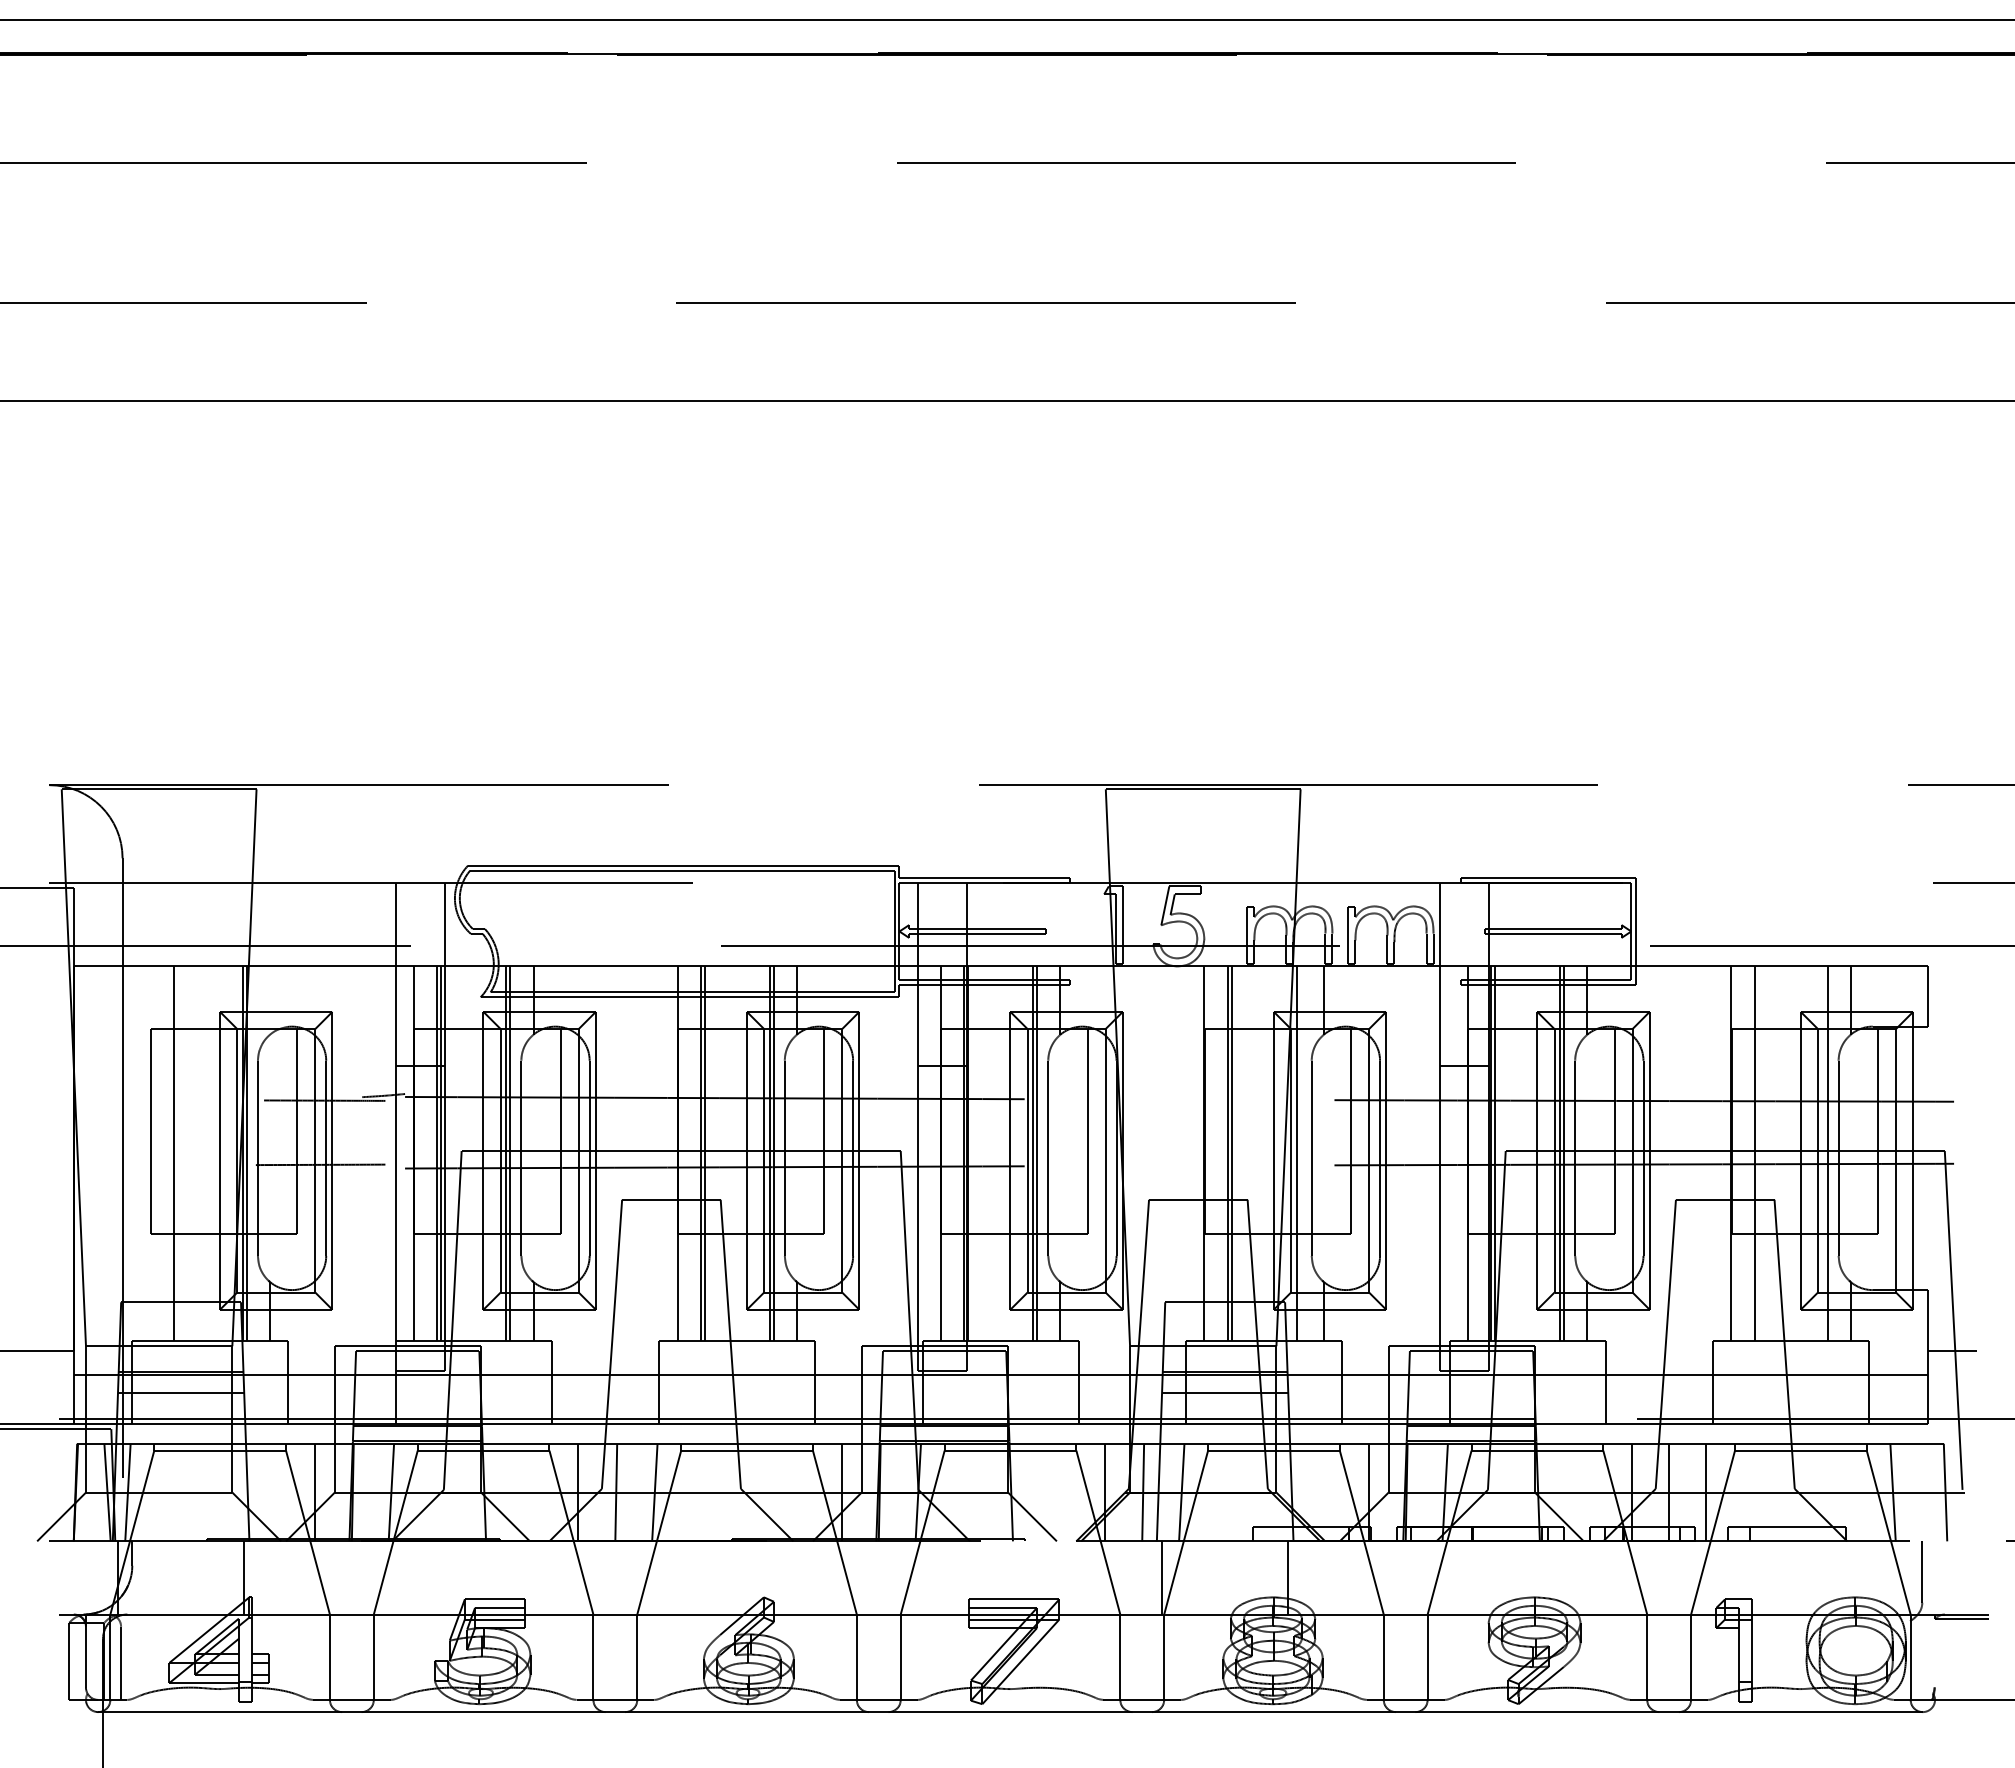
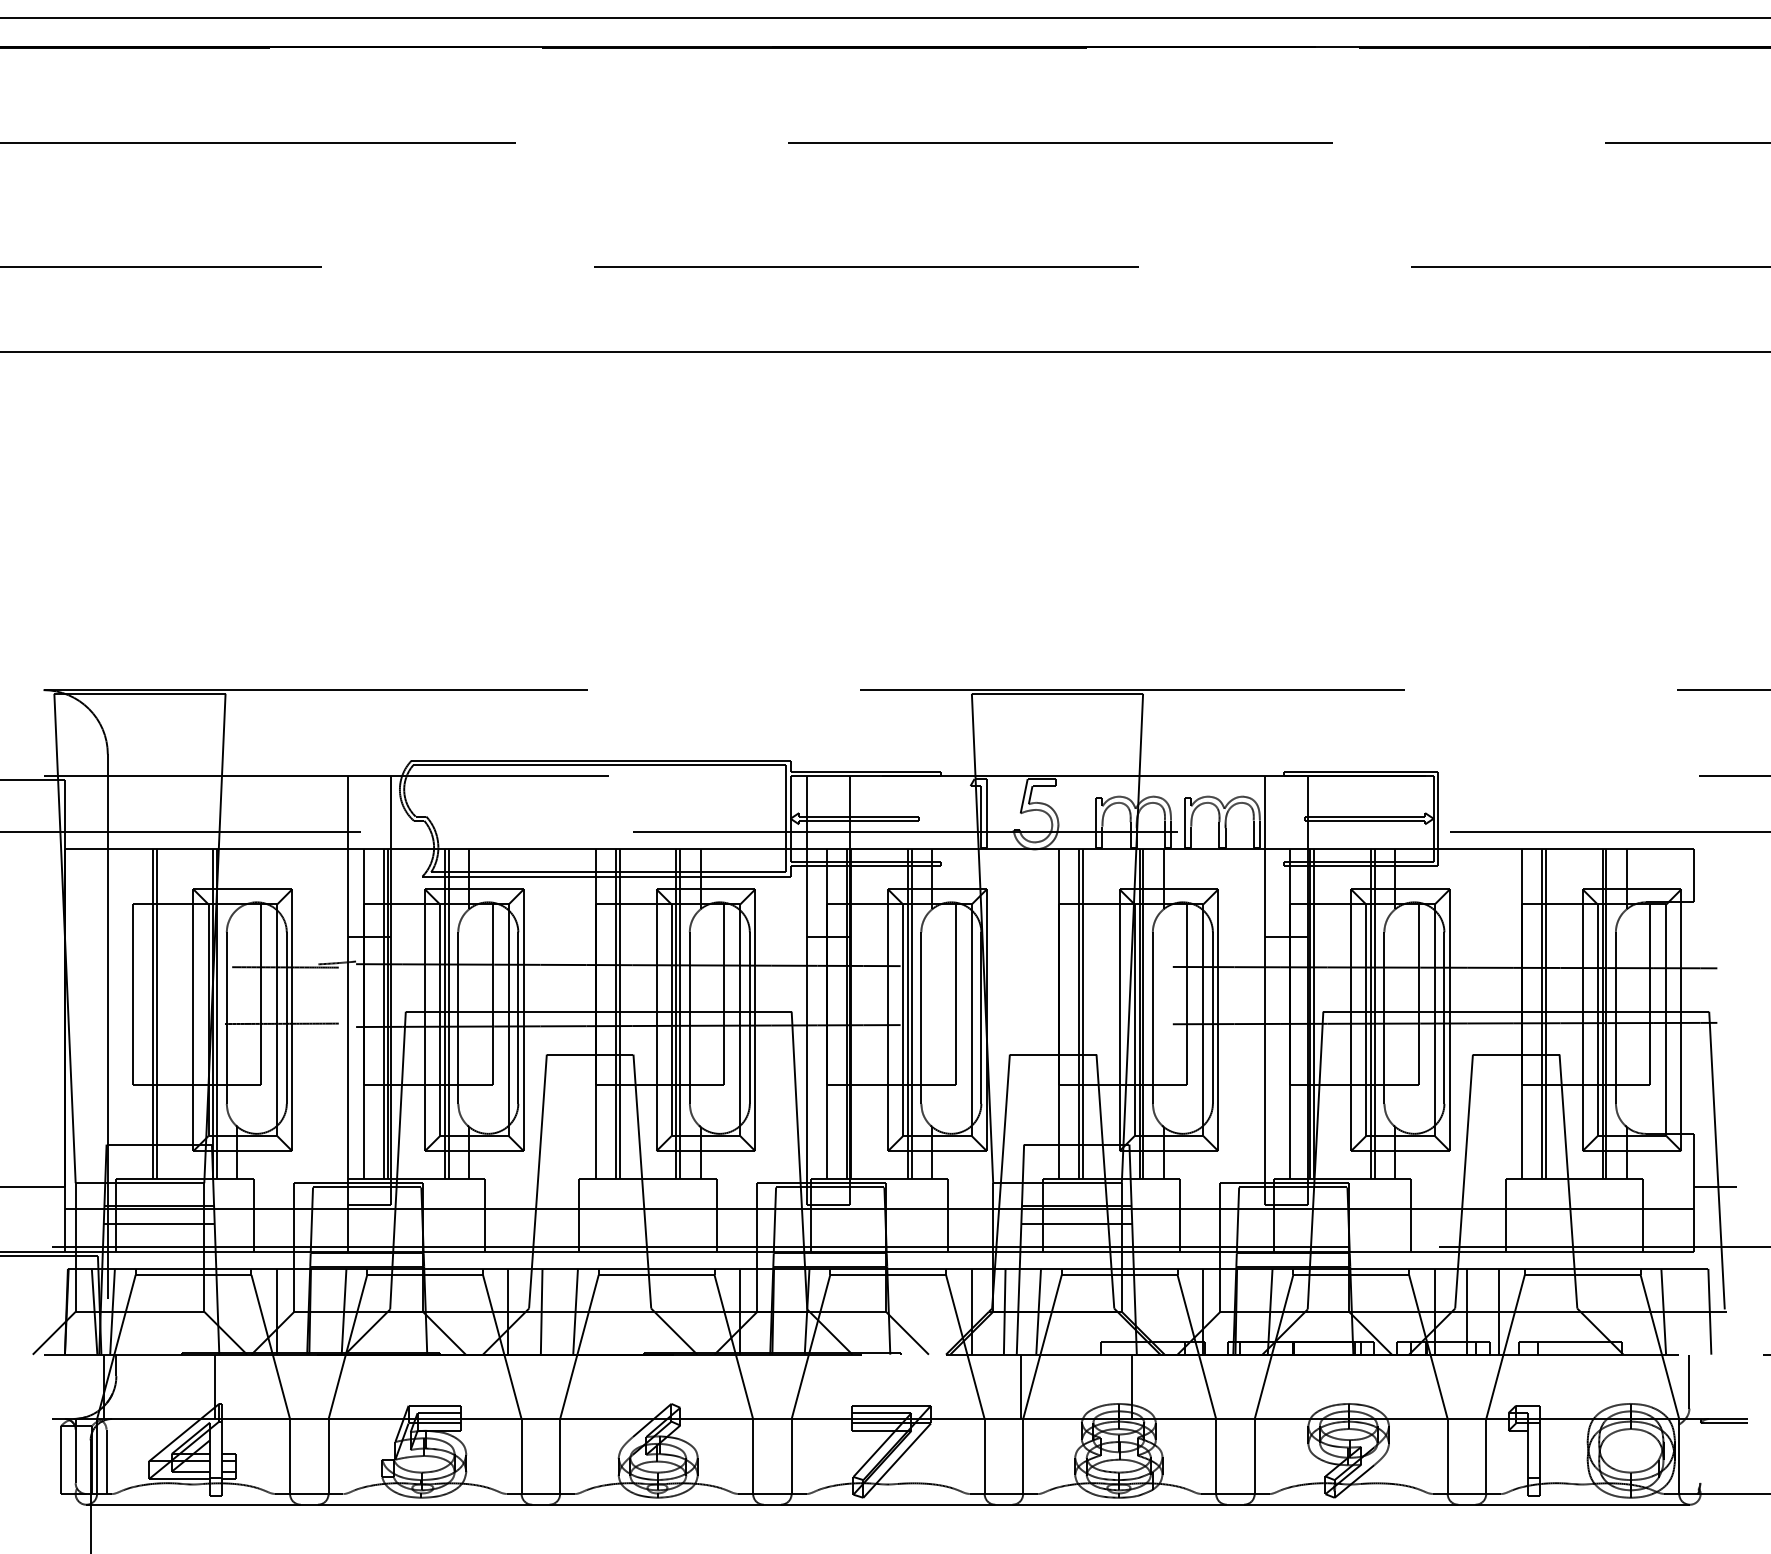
line: (178, 1153) -> (156, 1013), added
line: (1300, 1153) -> (1142, 1013), added
line: (1758, 1153) -> (1545, 1013), added
line: (1823, 1153) -> (1602, 1013), added

